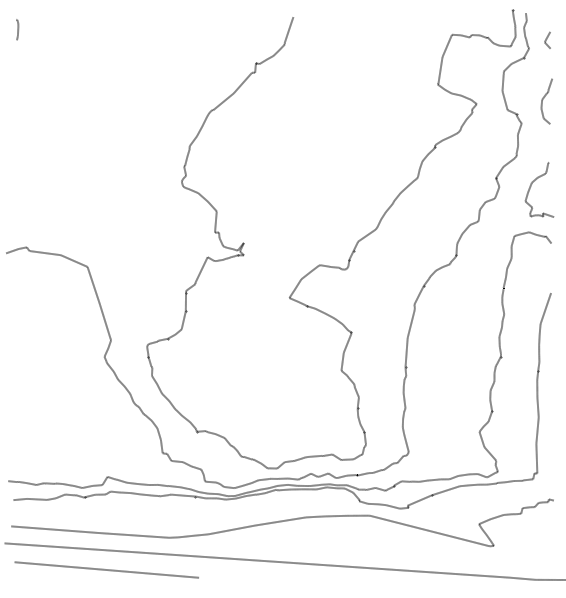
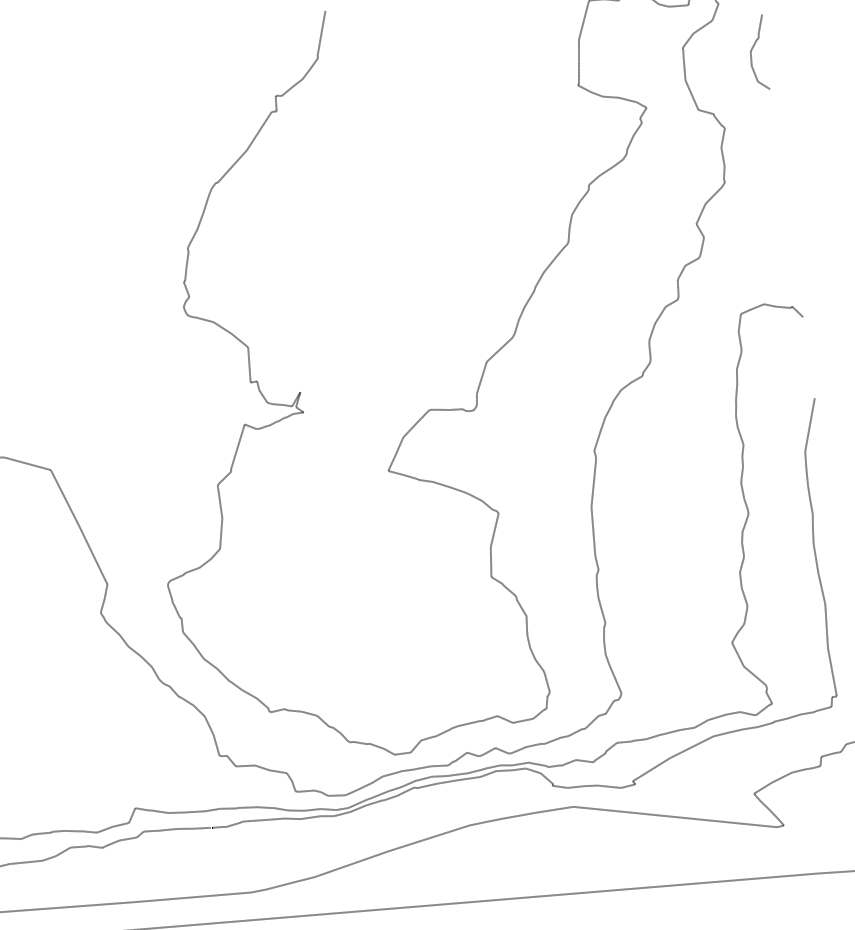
curve: (544, 98) -> (754, 48), moved
curve: (531, 186) -> (756, 228), removed

